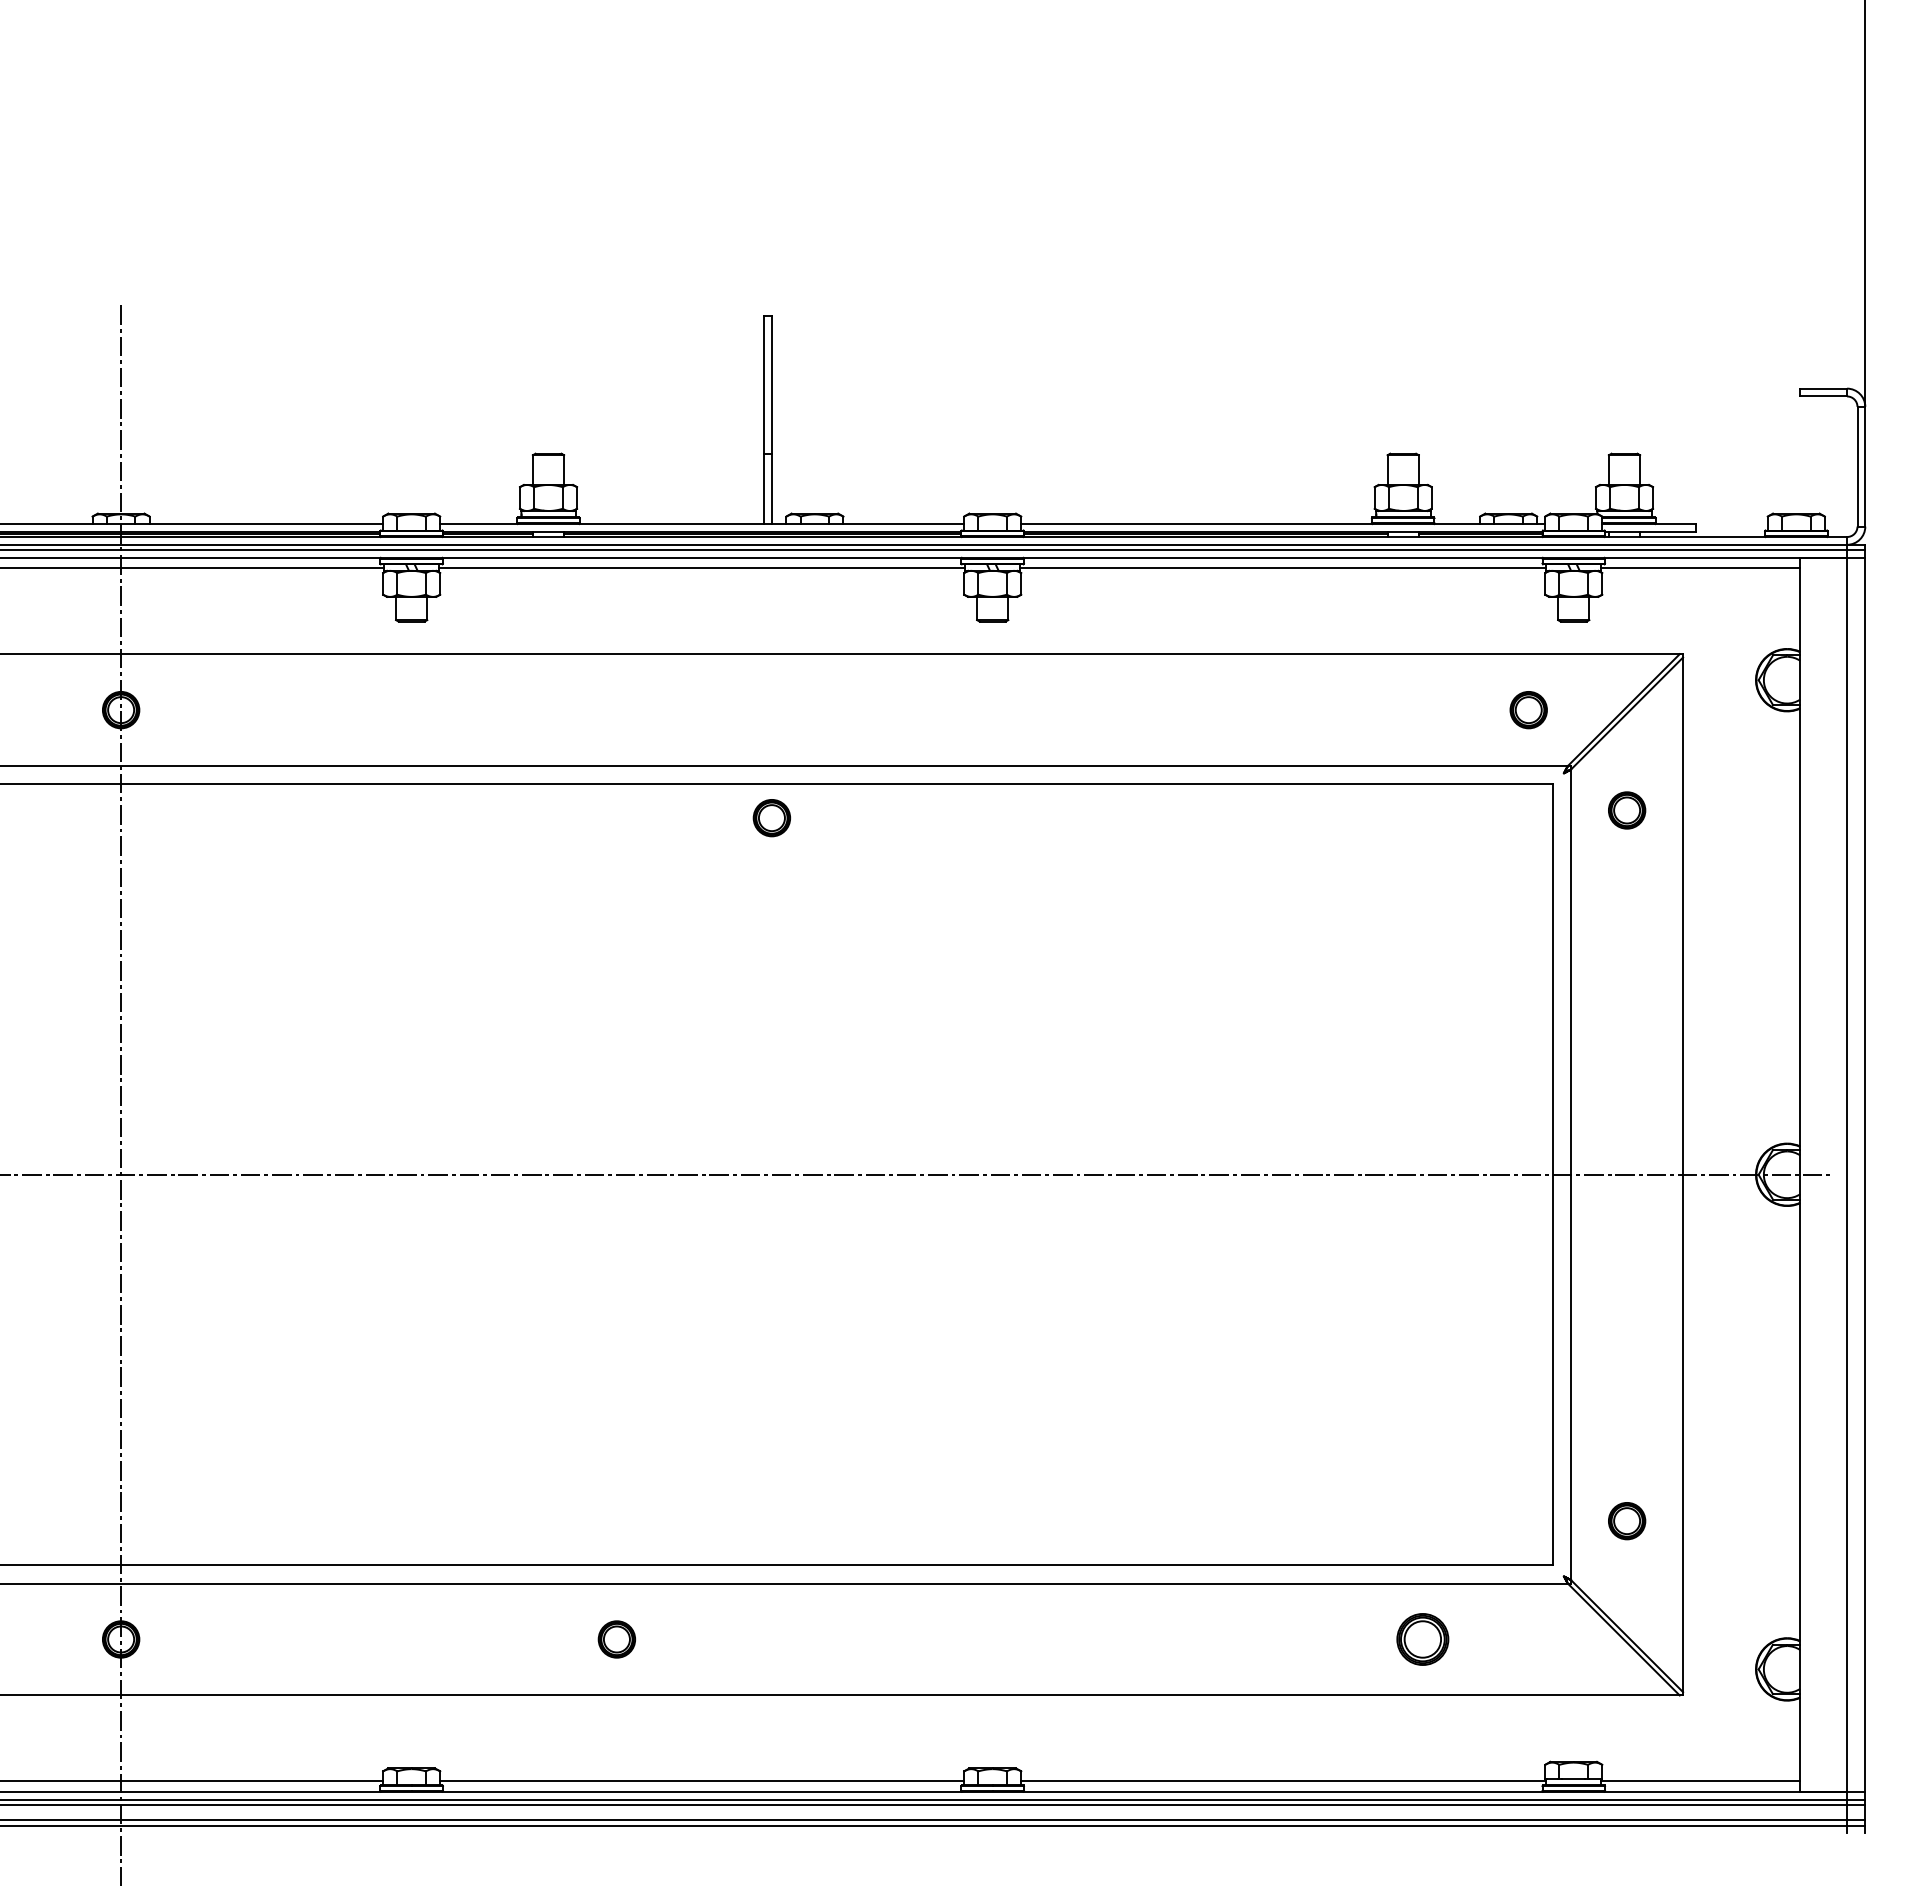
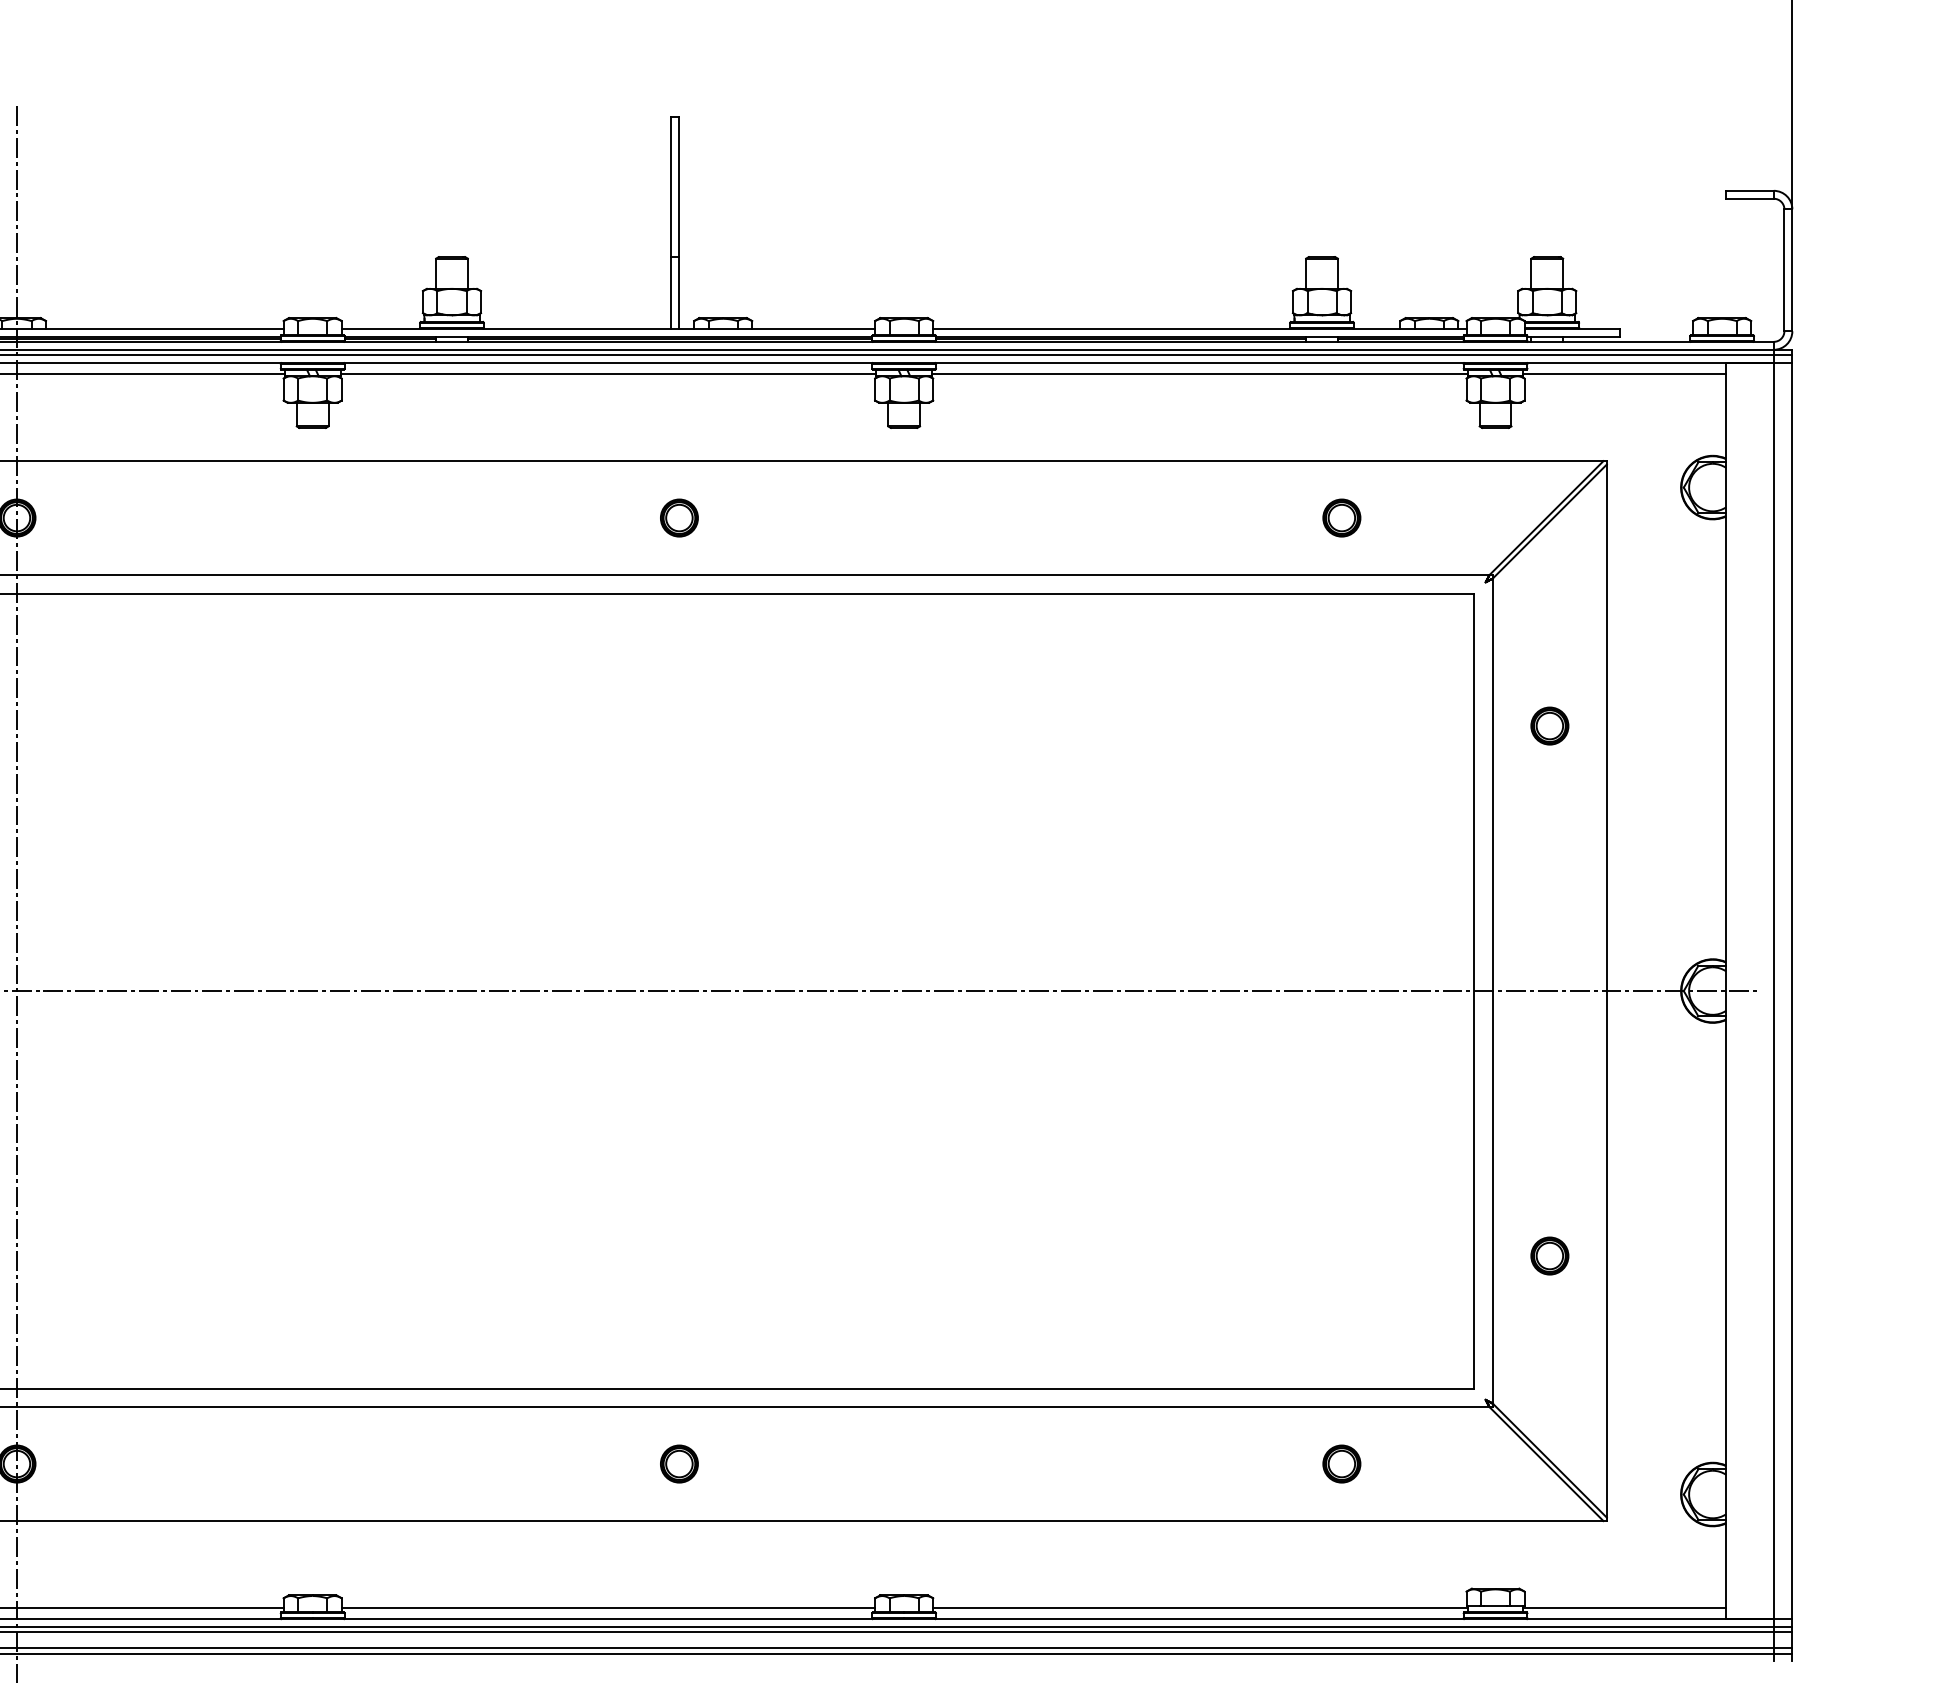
part: (1528, 710) -> (1341, 518), moved
part: (1627, 810) -> (1550, 726), moved
part: (771, 818) -> (678, 518), moved
part: (1627, 1521) -> (1550, 1256), moved
part: (616, 1639) -> (678, 1464), moved
part: (1422, 1639) -> (1341, 1464), size x0.71

